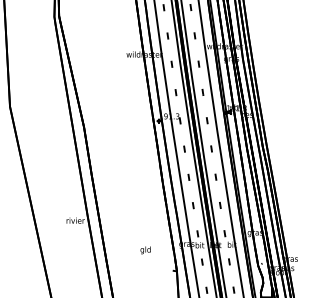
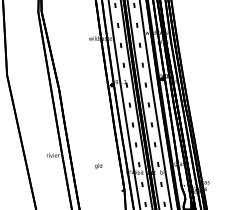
text: (145, 249) -> (98, 165), moved

